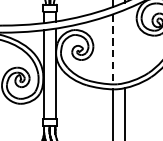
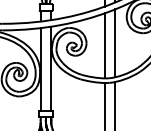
line: (124, 46) -> (115, 43), added
line: (112, 48) -> (104, 45), dashed -> solid

